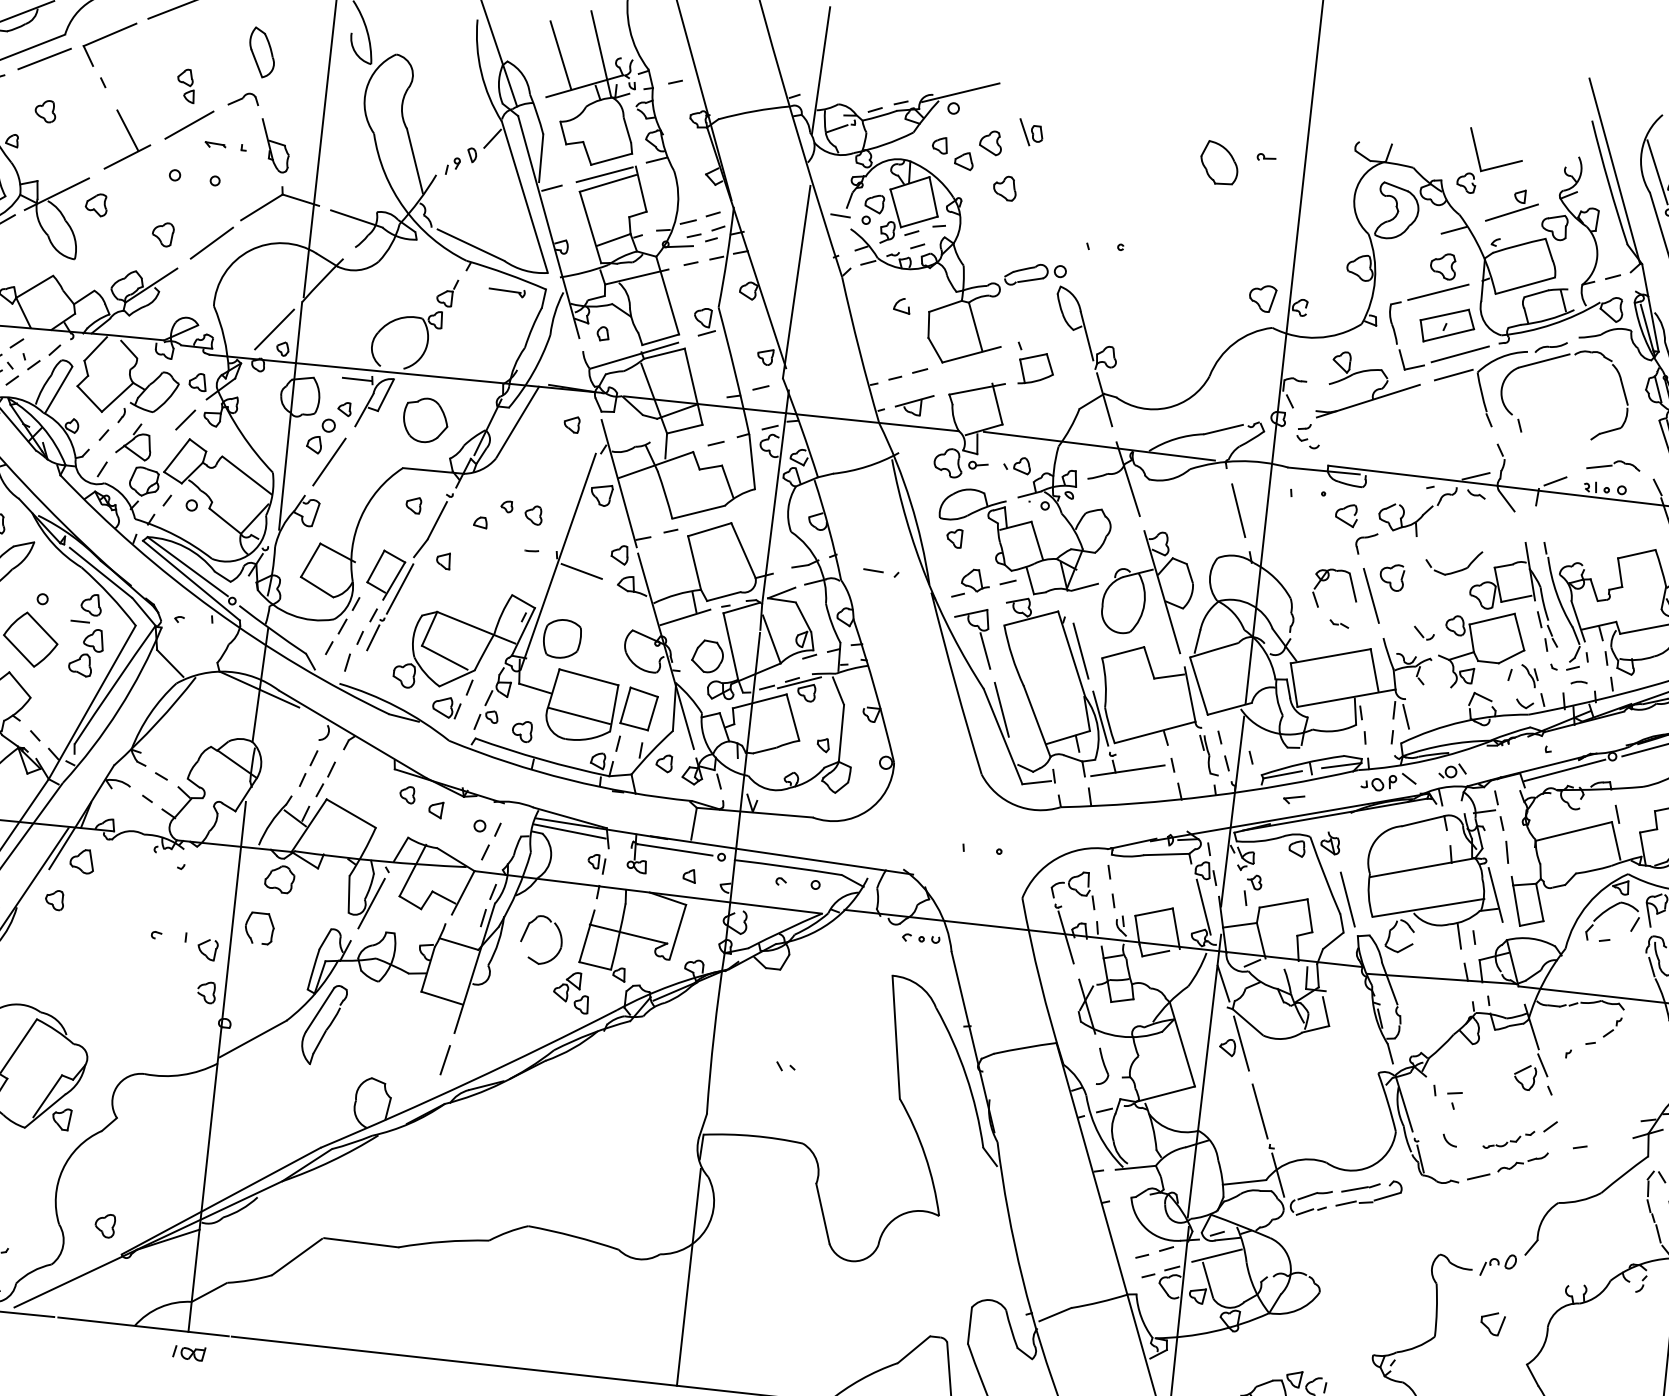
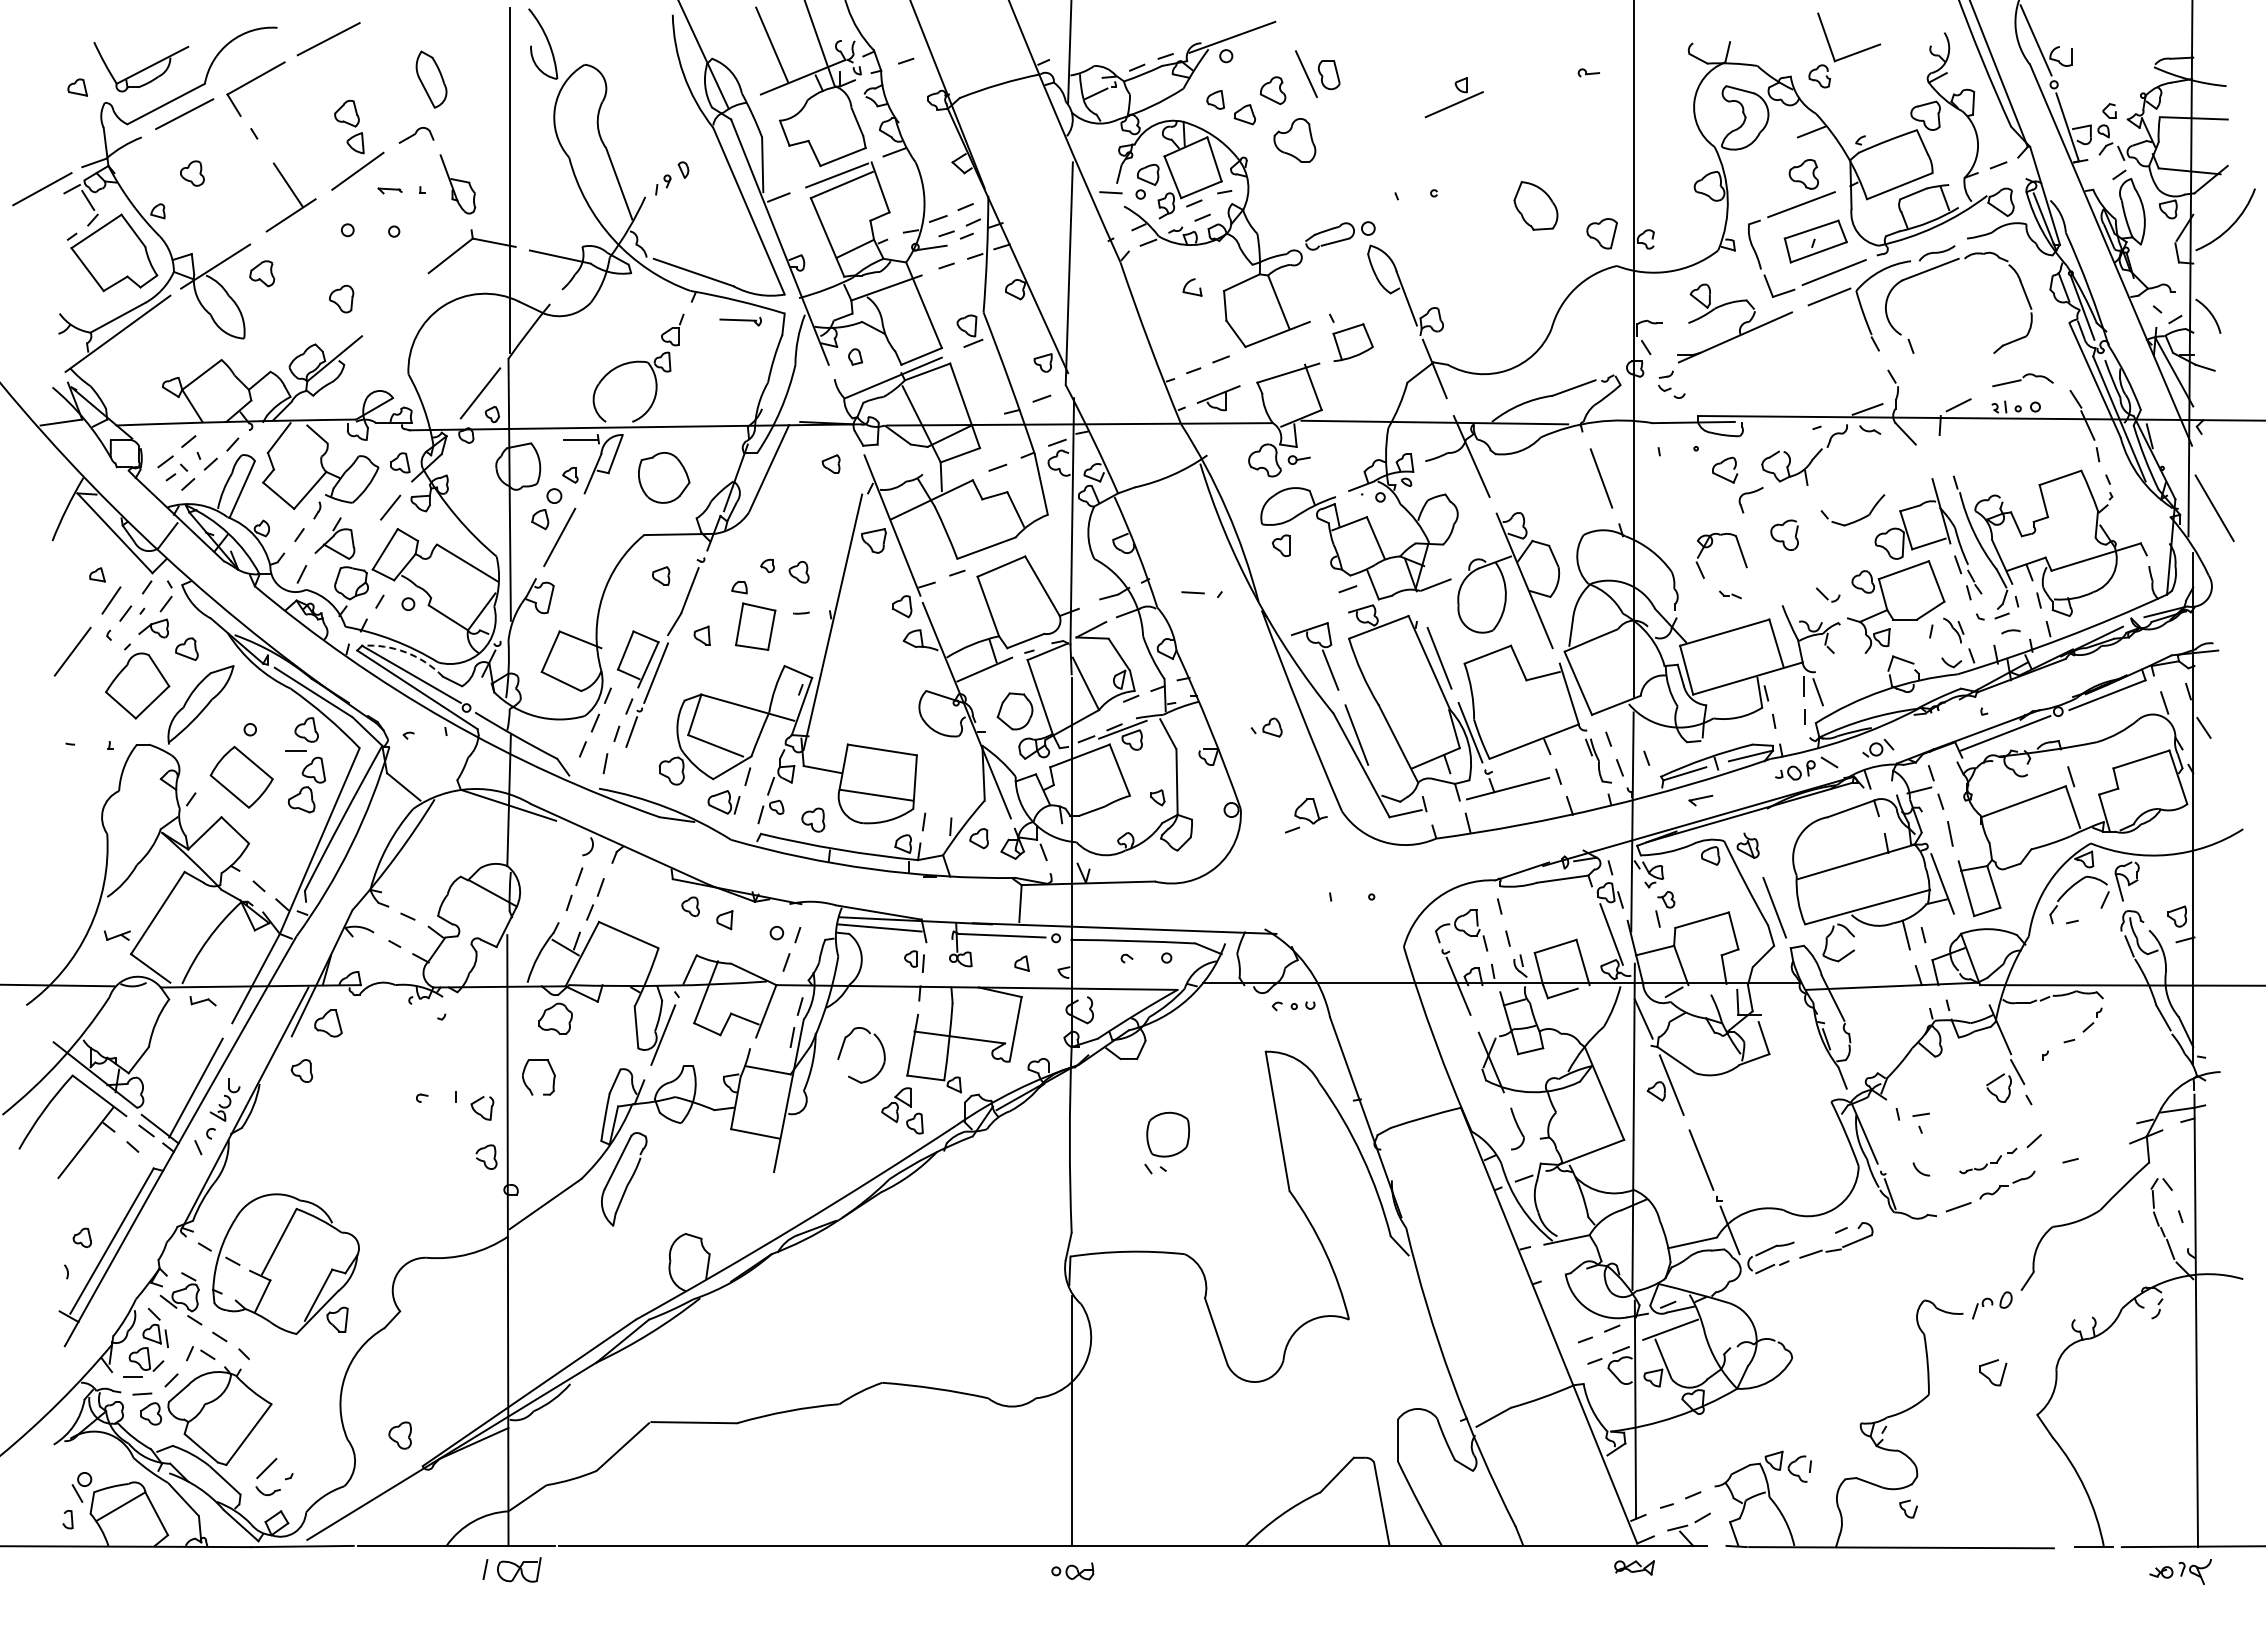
part: (186, 85) -> (349, 126), size x1.4
part: (1030, 133) -> (1316, 74), size x1.6
line: (492, 138) -> (704, 148), removed
part: (1219, 162) -> (1535, 205), moved
part: (1004, 188) -> (1294, 140), size x1.6
part: (1511, 206) -> (1453, 97), moved
line: (212, 242) -> (398, 302), removed
part: (1017, 465) -> (1266, 727), moved
arc: (184, 547) -> (405, 652), solid -> dashed
line: (581, 571) -> (860, 630), removed
part: (971, 583) -> (1306, 815), moved
line: (1371, 595) -> (1763, 558), removed
part: (562, 638) -> (1168, 1134), moved
part: (639, 708) -> (755, 626), moved
line: (445, 1059) -> (766, 1203), removed
line: (1355, 1189) -> (1819, 1236), removed
part: (188, 1352) -> (511, 1569), size x1.6

